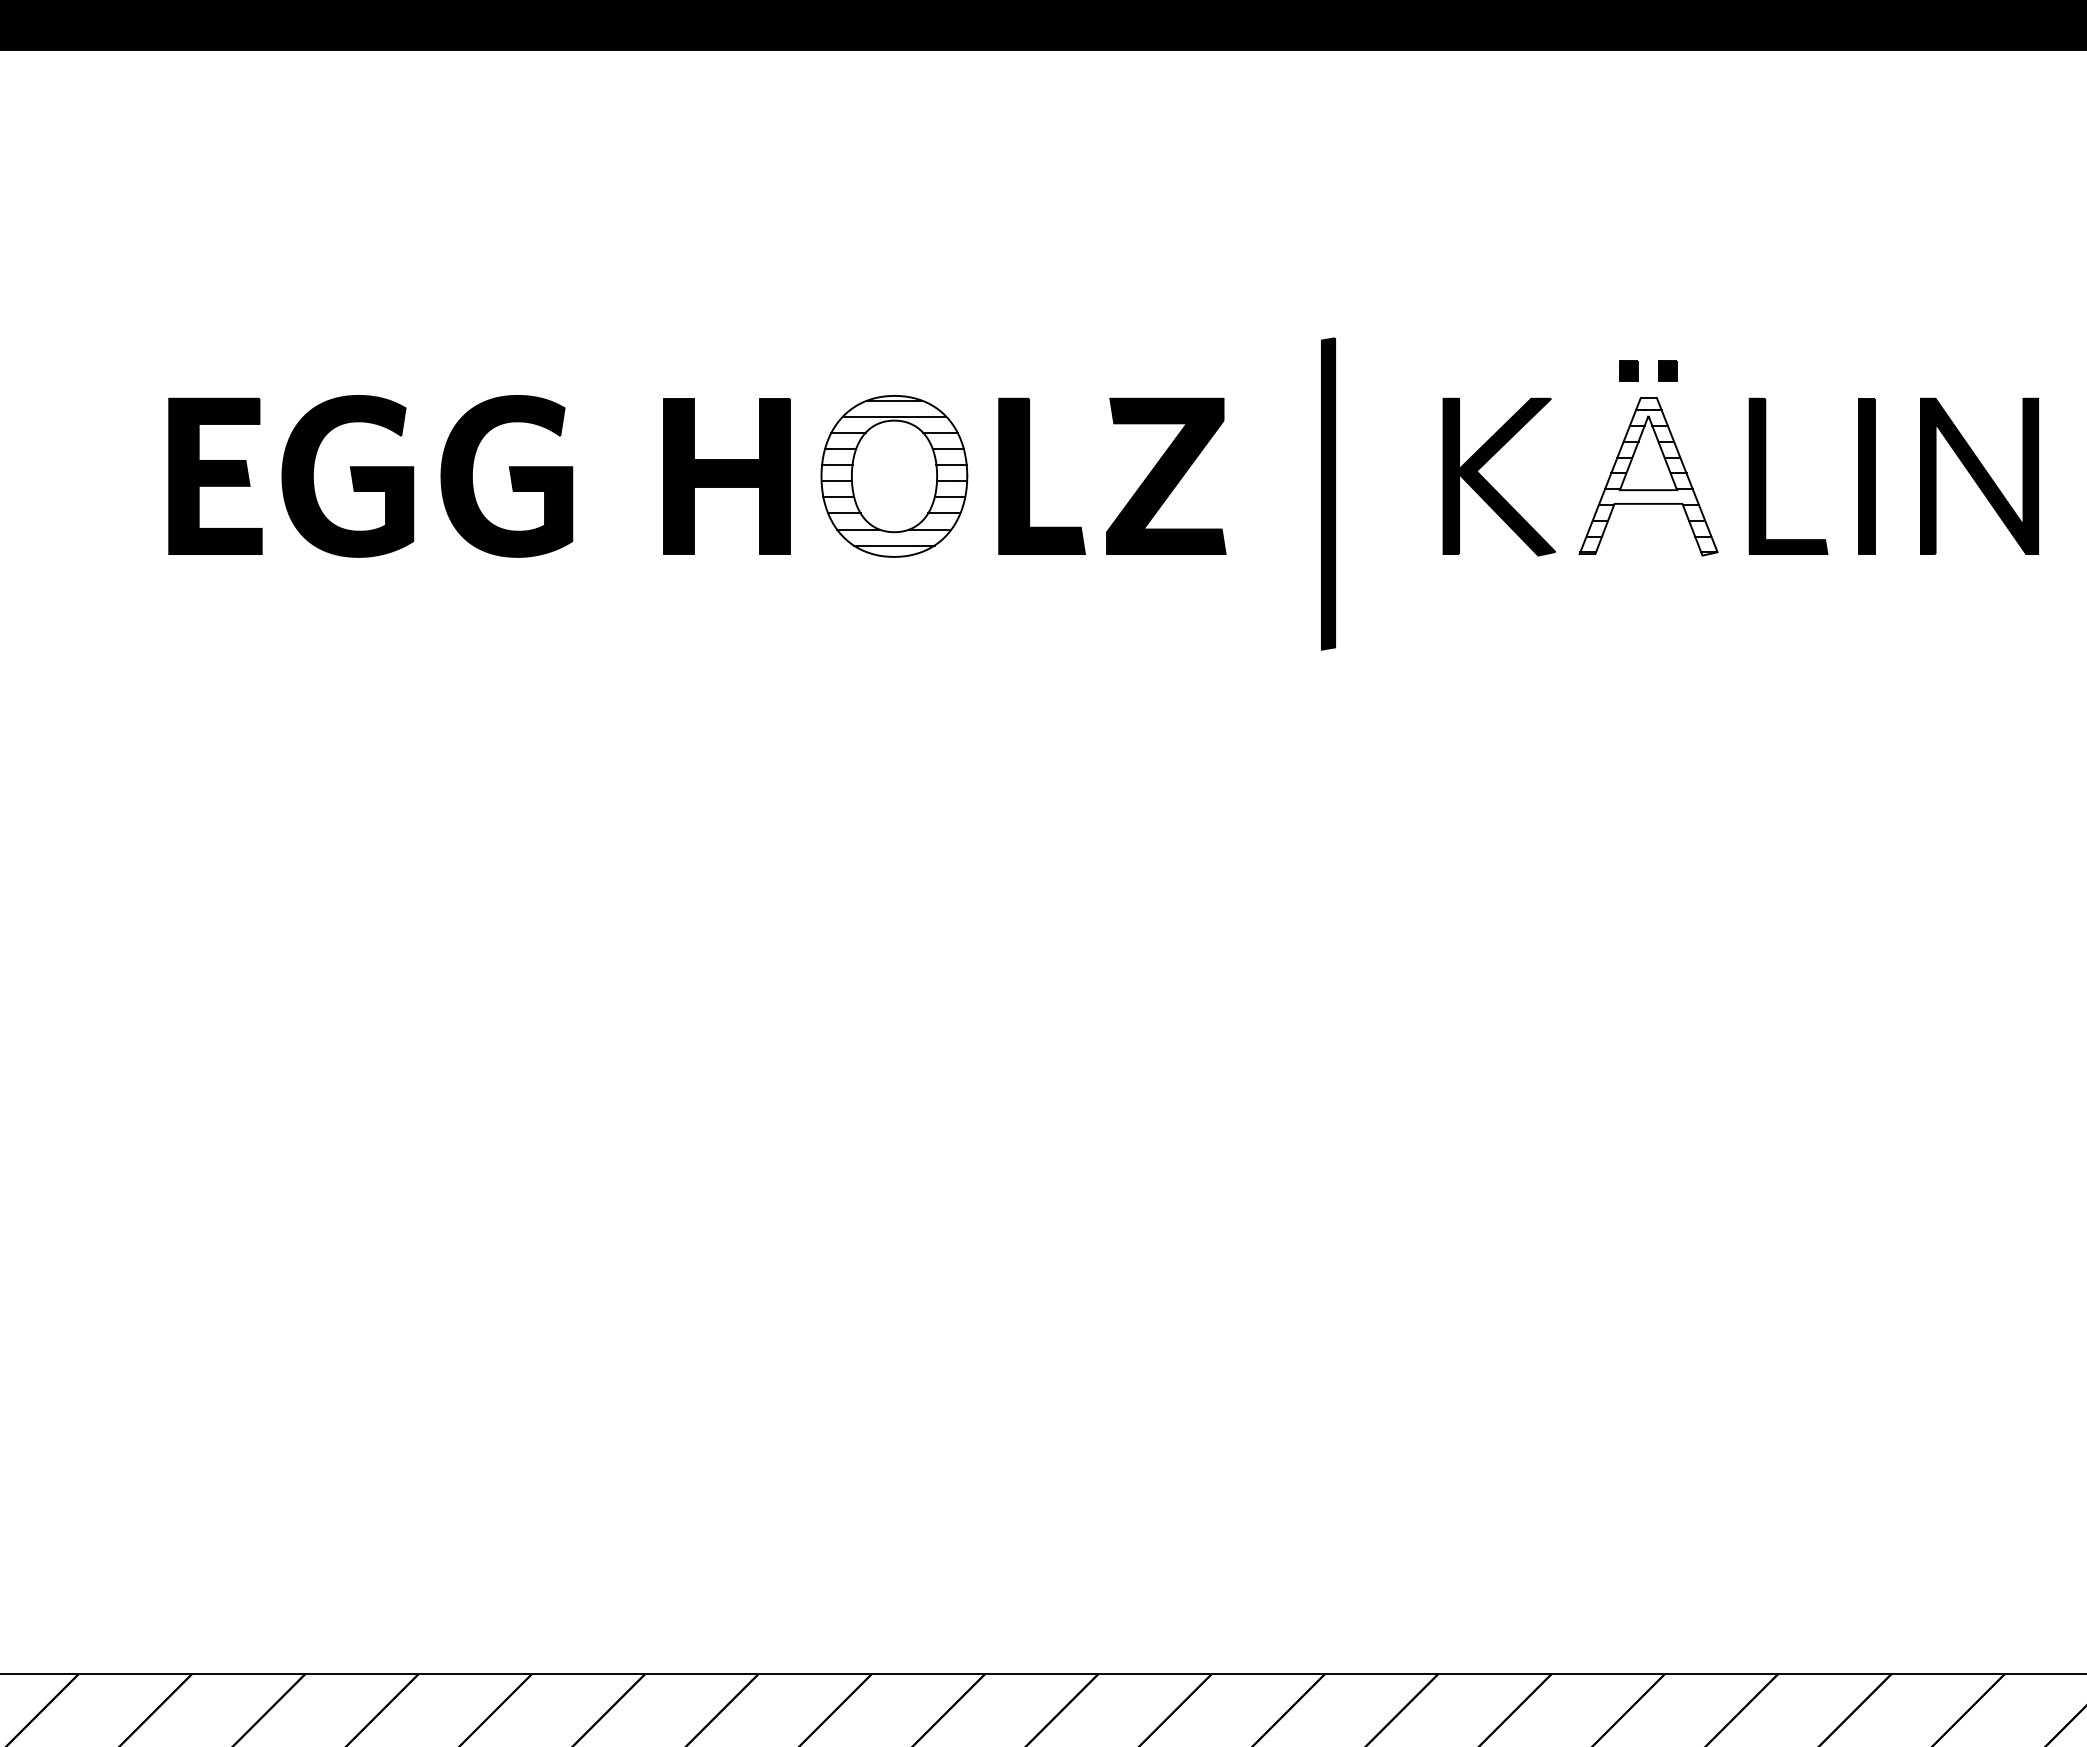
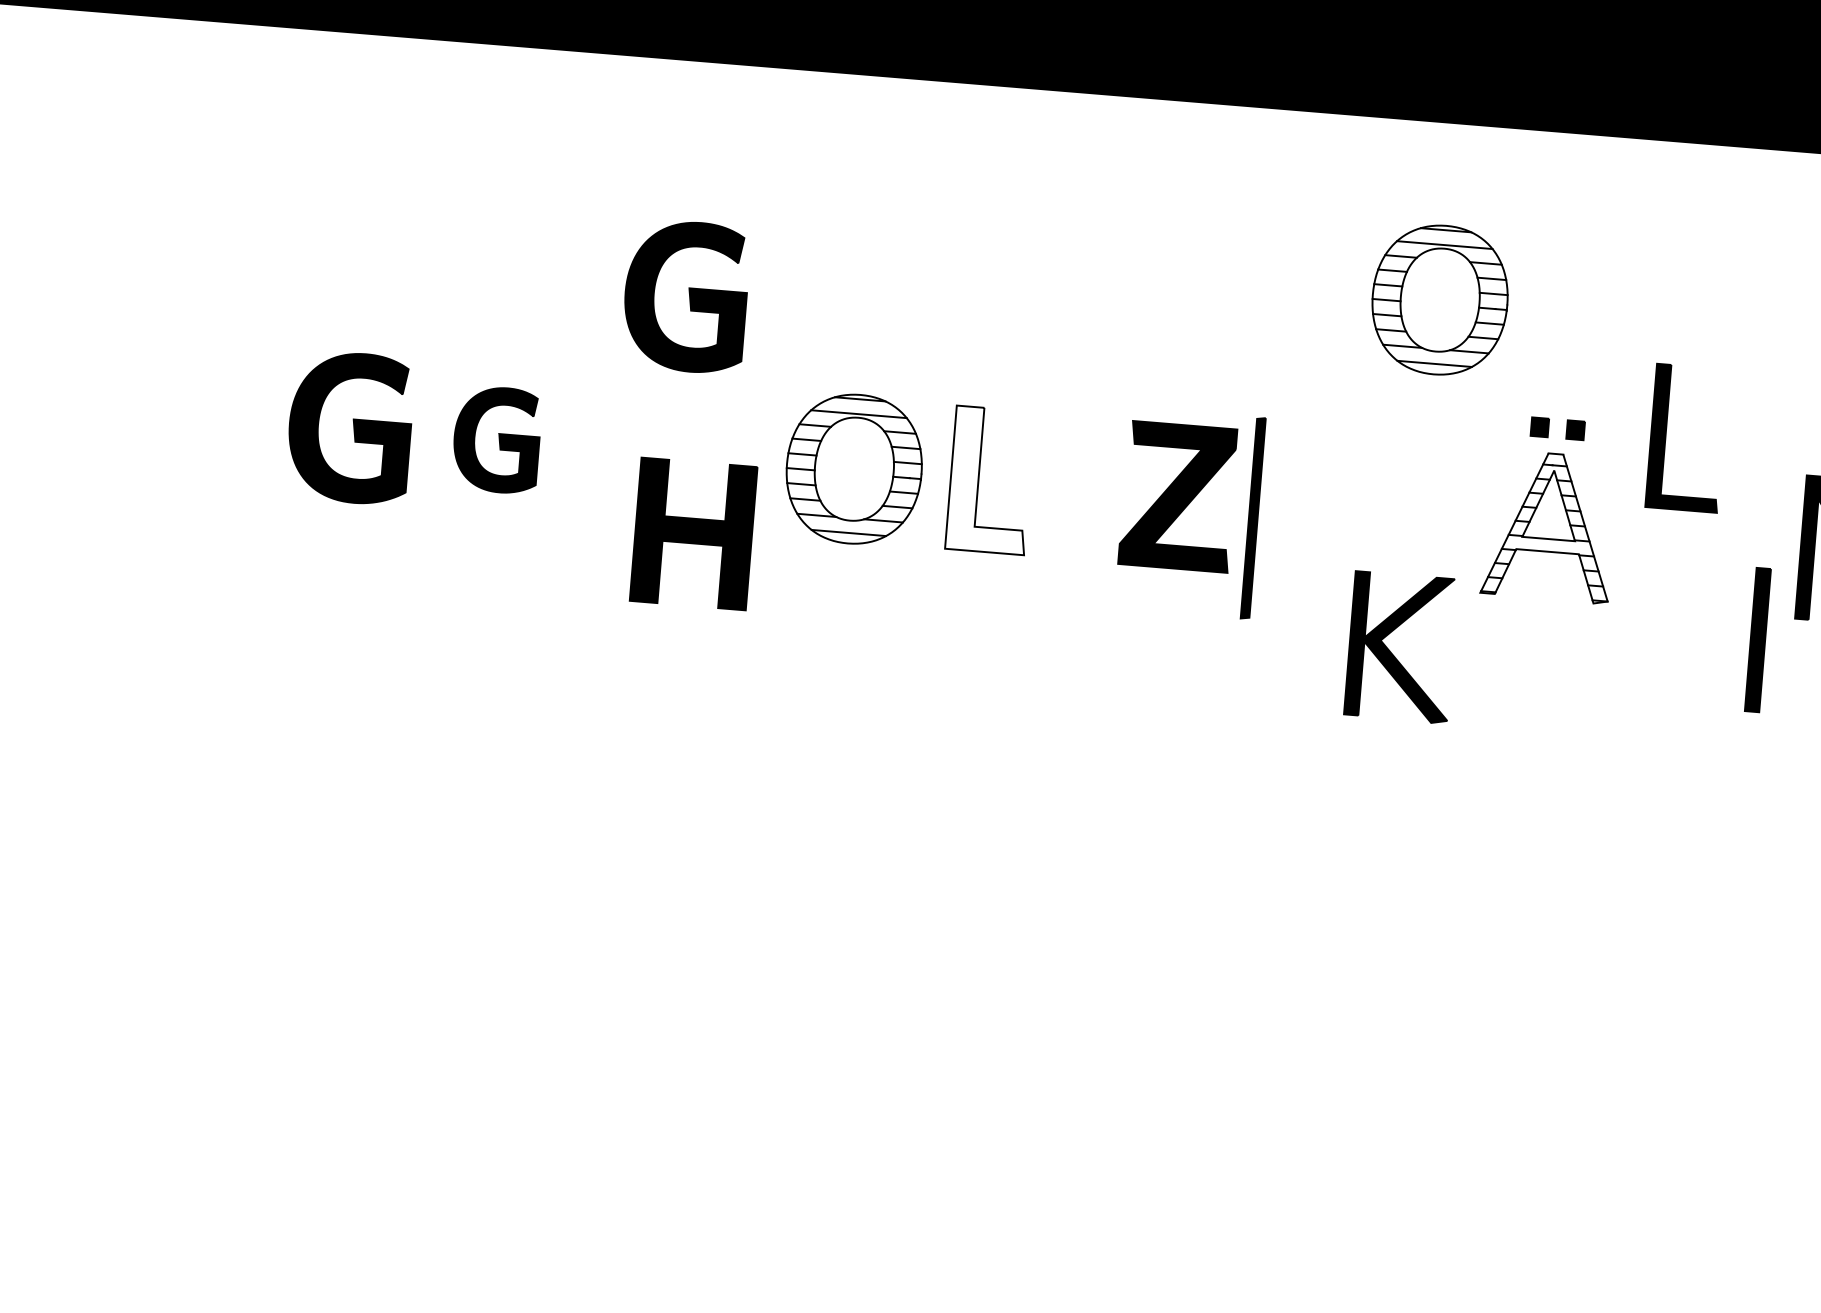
part: (1510, 242) -> (1440, 300), added
part: (697, 305) -> (685, 296), added
part: (215, 475) -> (228, 416), removed
part: (1166, 475) -> (1178, 495), moved
part: (1766, 475) -> (1666, 435), moved
part: (506, 476) -> (496, 439), size x0.7
part: (726, 476) -> (693, 534), moved
fill: (1041, 476) -> (989, 480), removed
part: (1866, 476) -> (1757, 640), moved
part: (1490, 484) -> (1392, 653), moved
part: (1328, 493) -> (1253, 517), size x0.7

